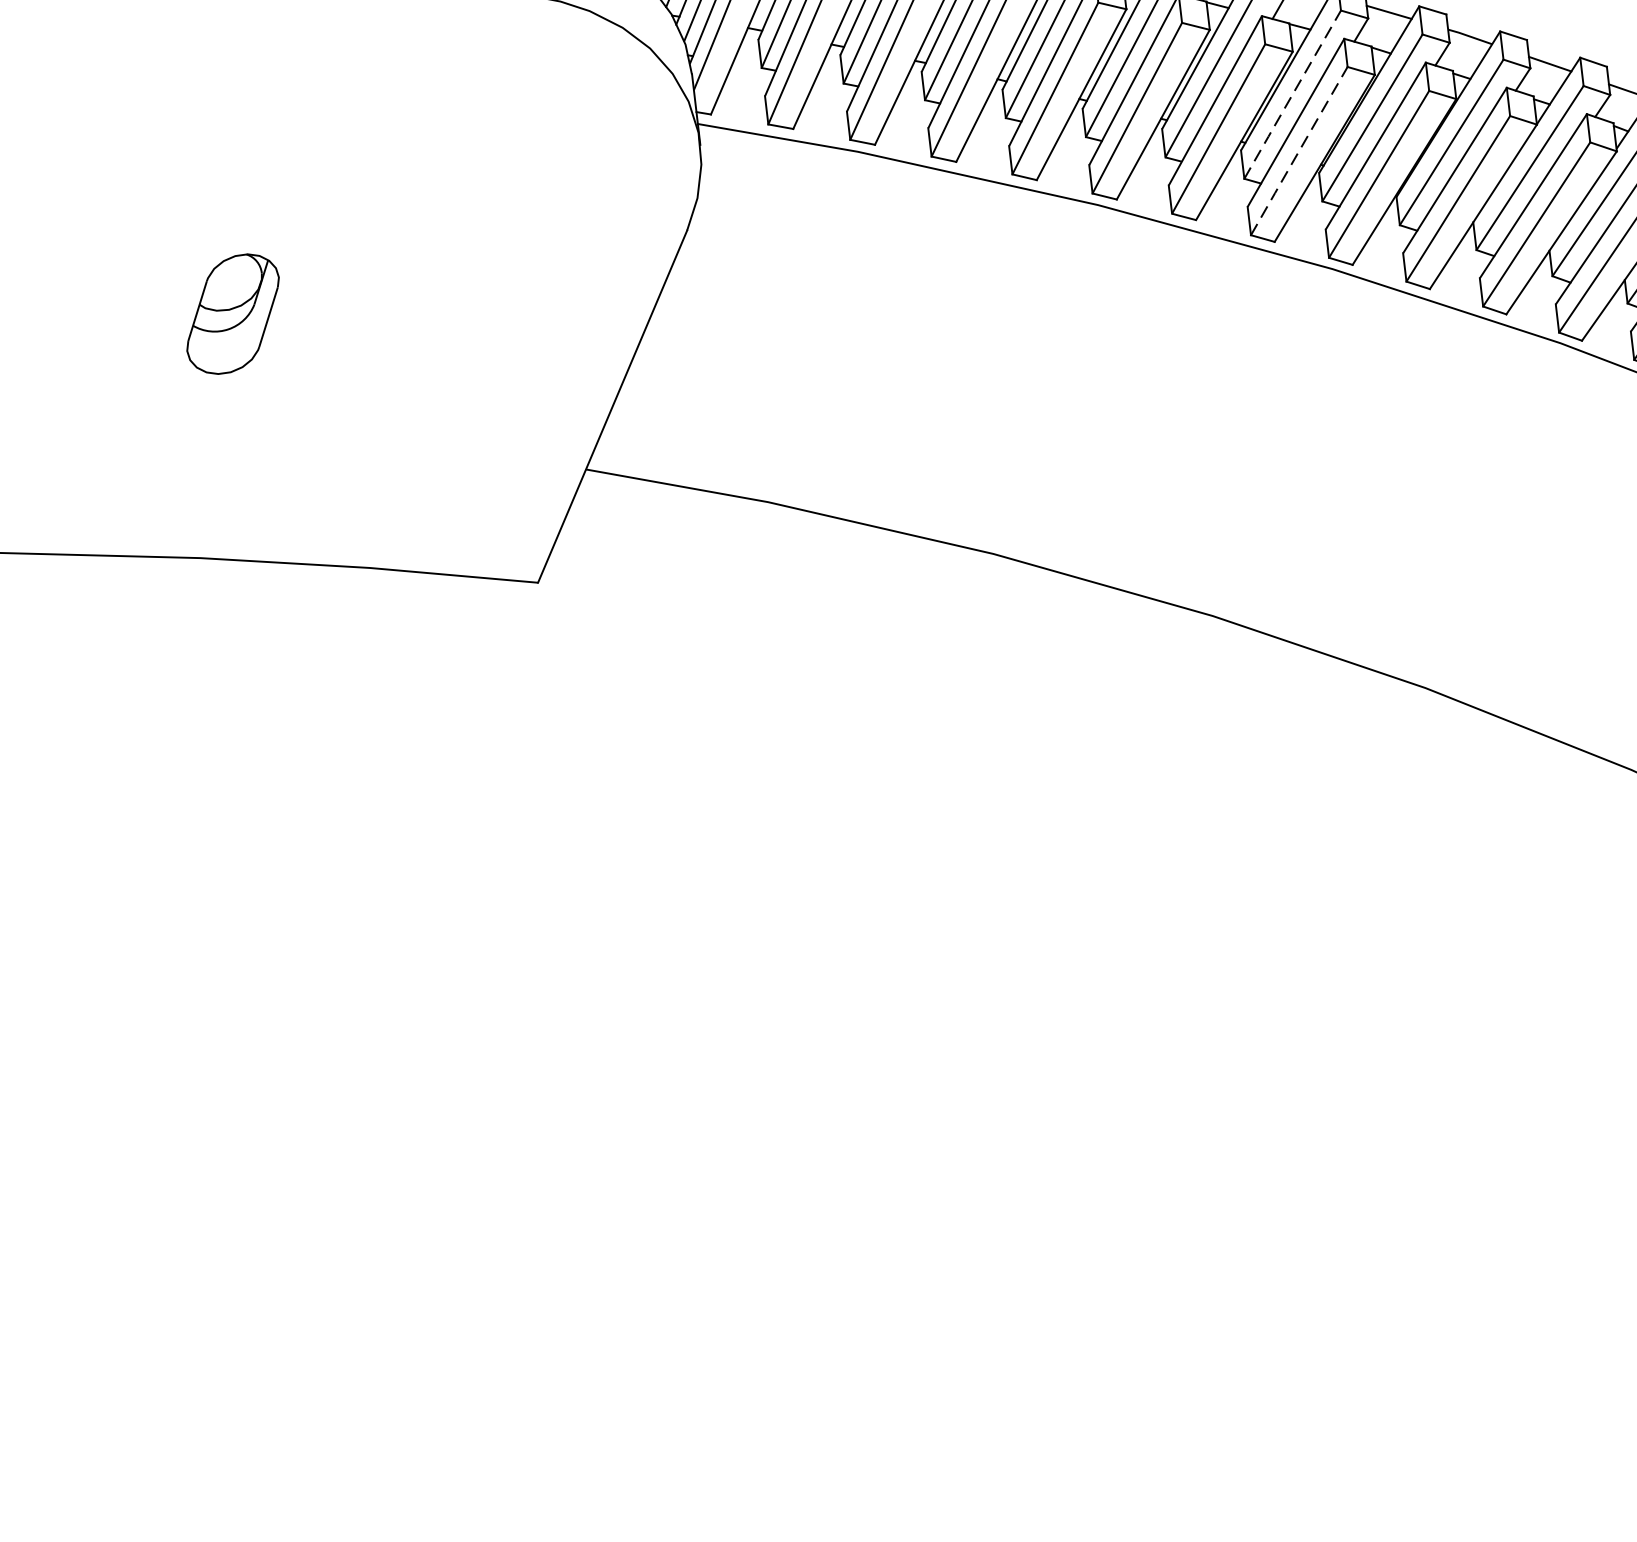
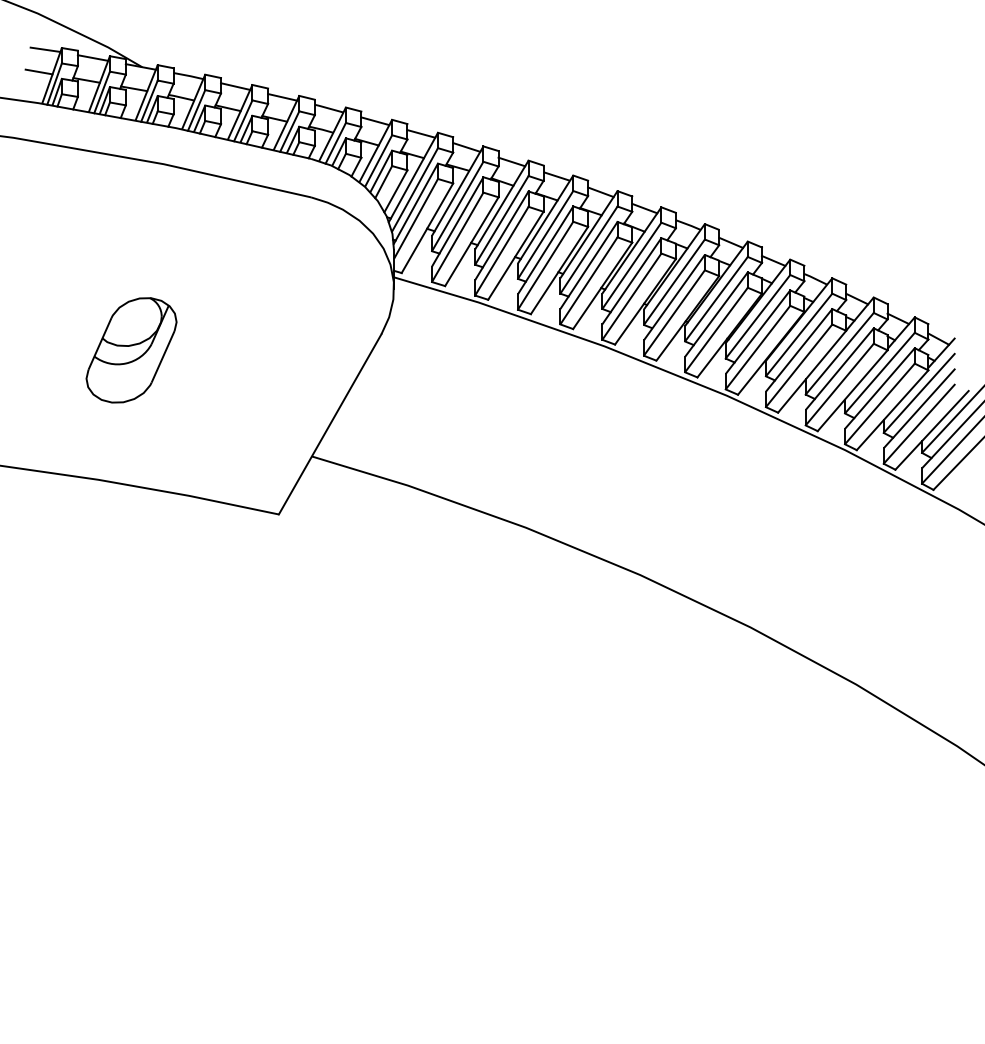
line: (1292, 95) -> (716, 299), dashed -> solid
line: (1299, 150) -> (716, 329), dashed -> solid
part: (233, 314) -> (131, 350), size x1.67

